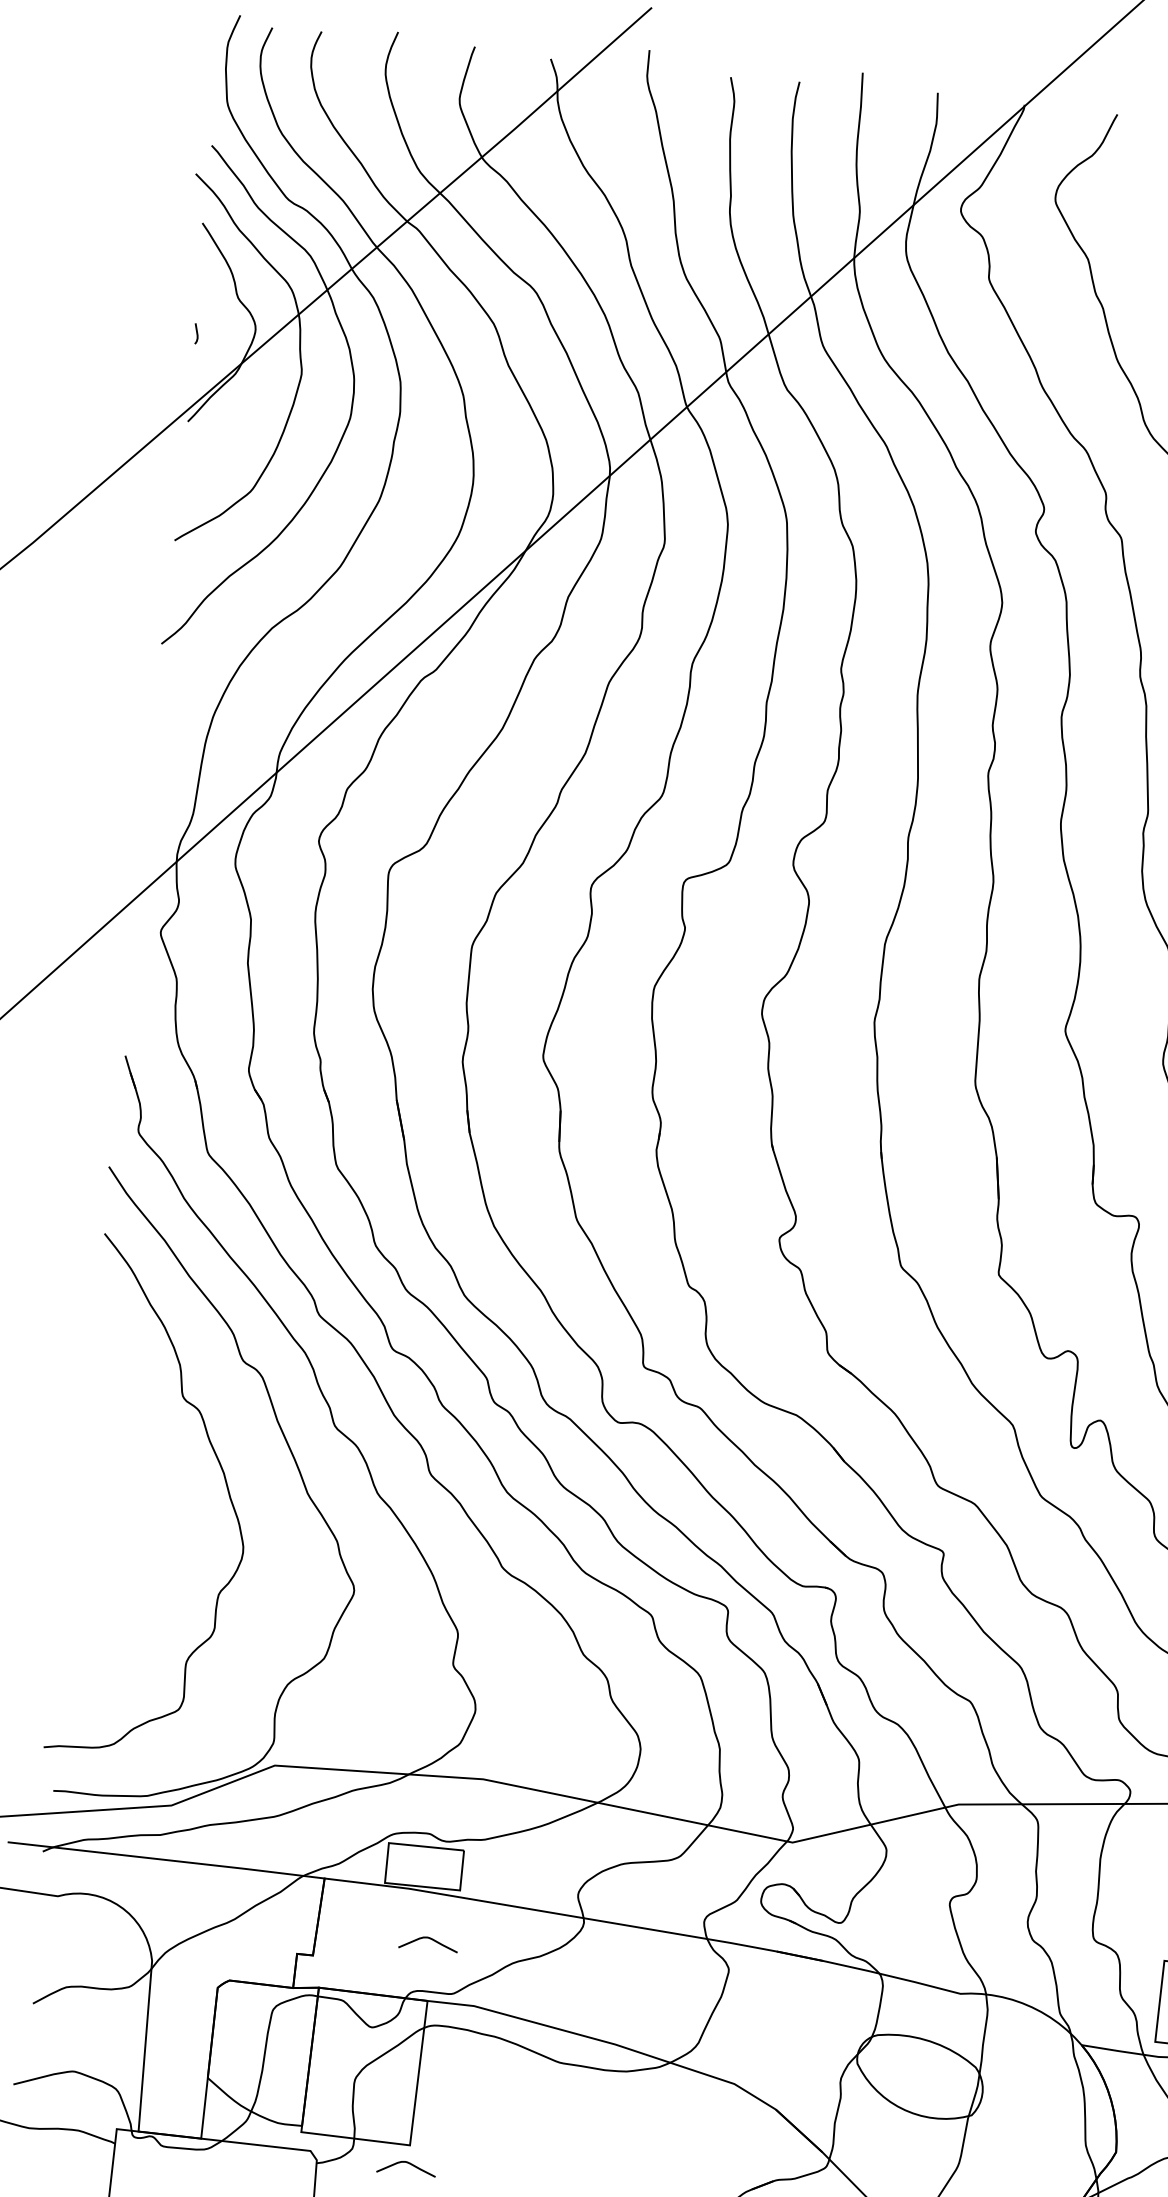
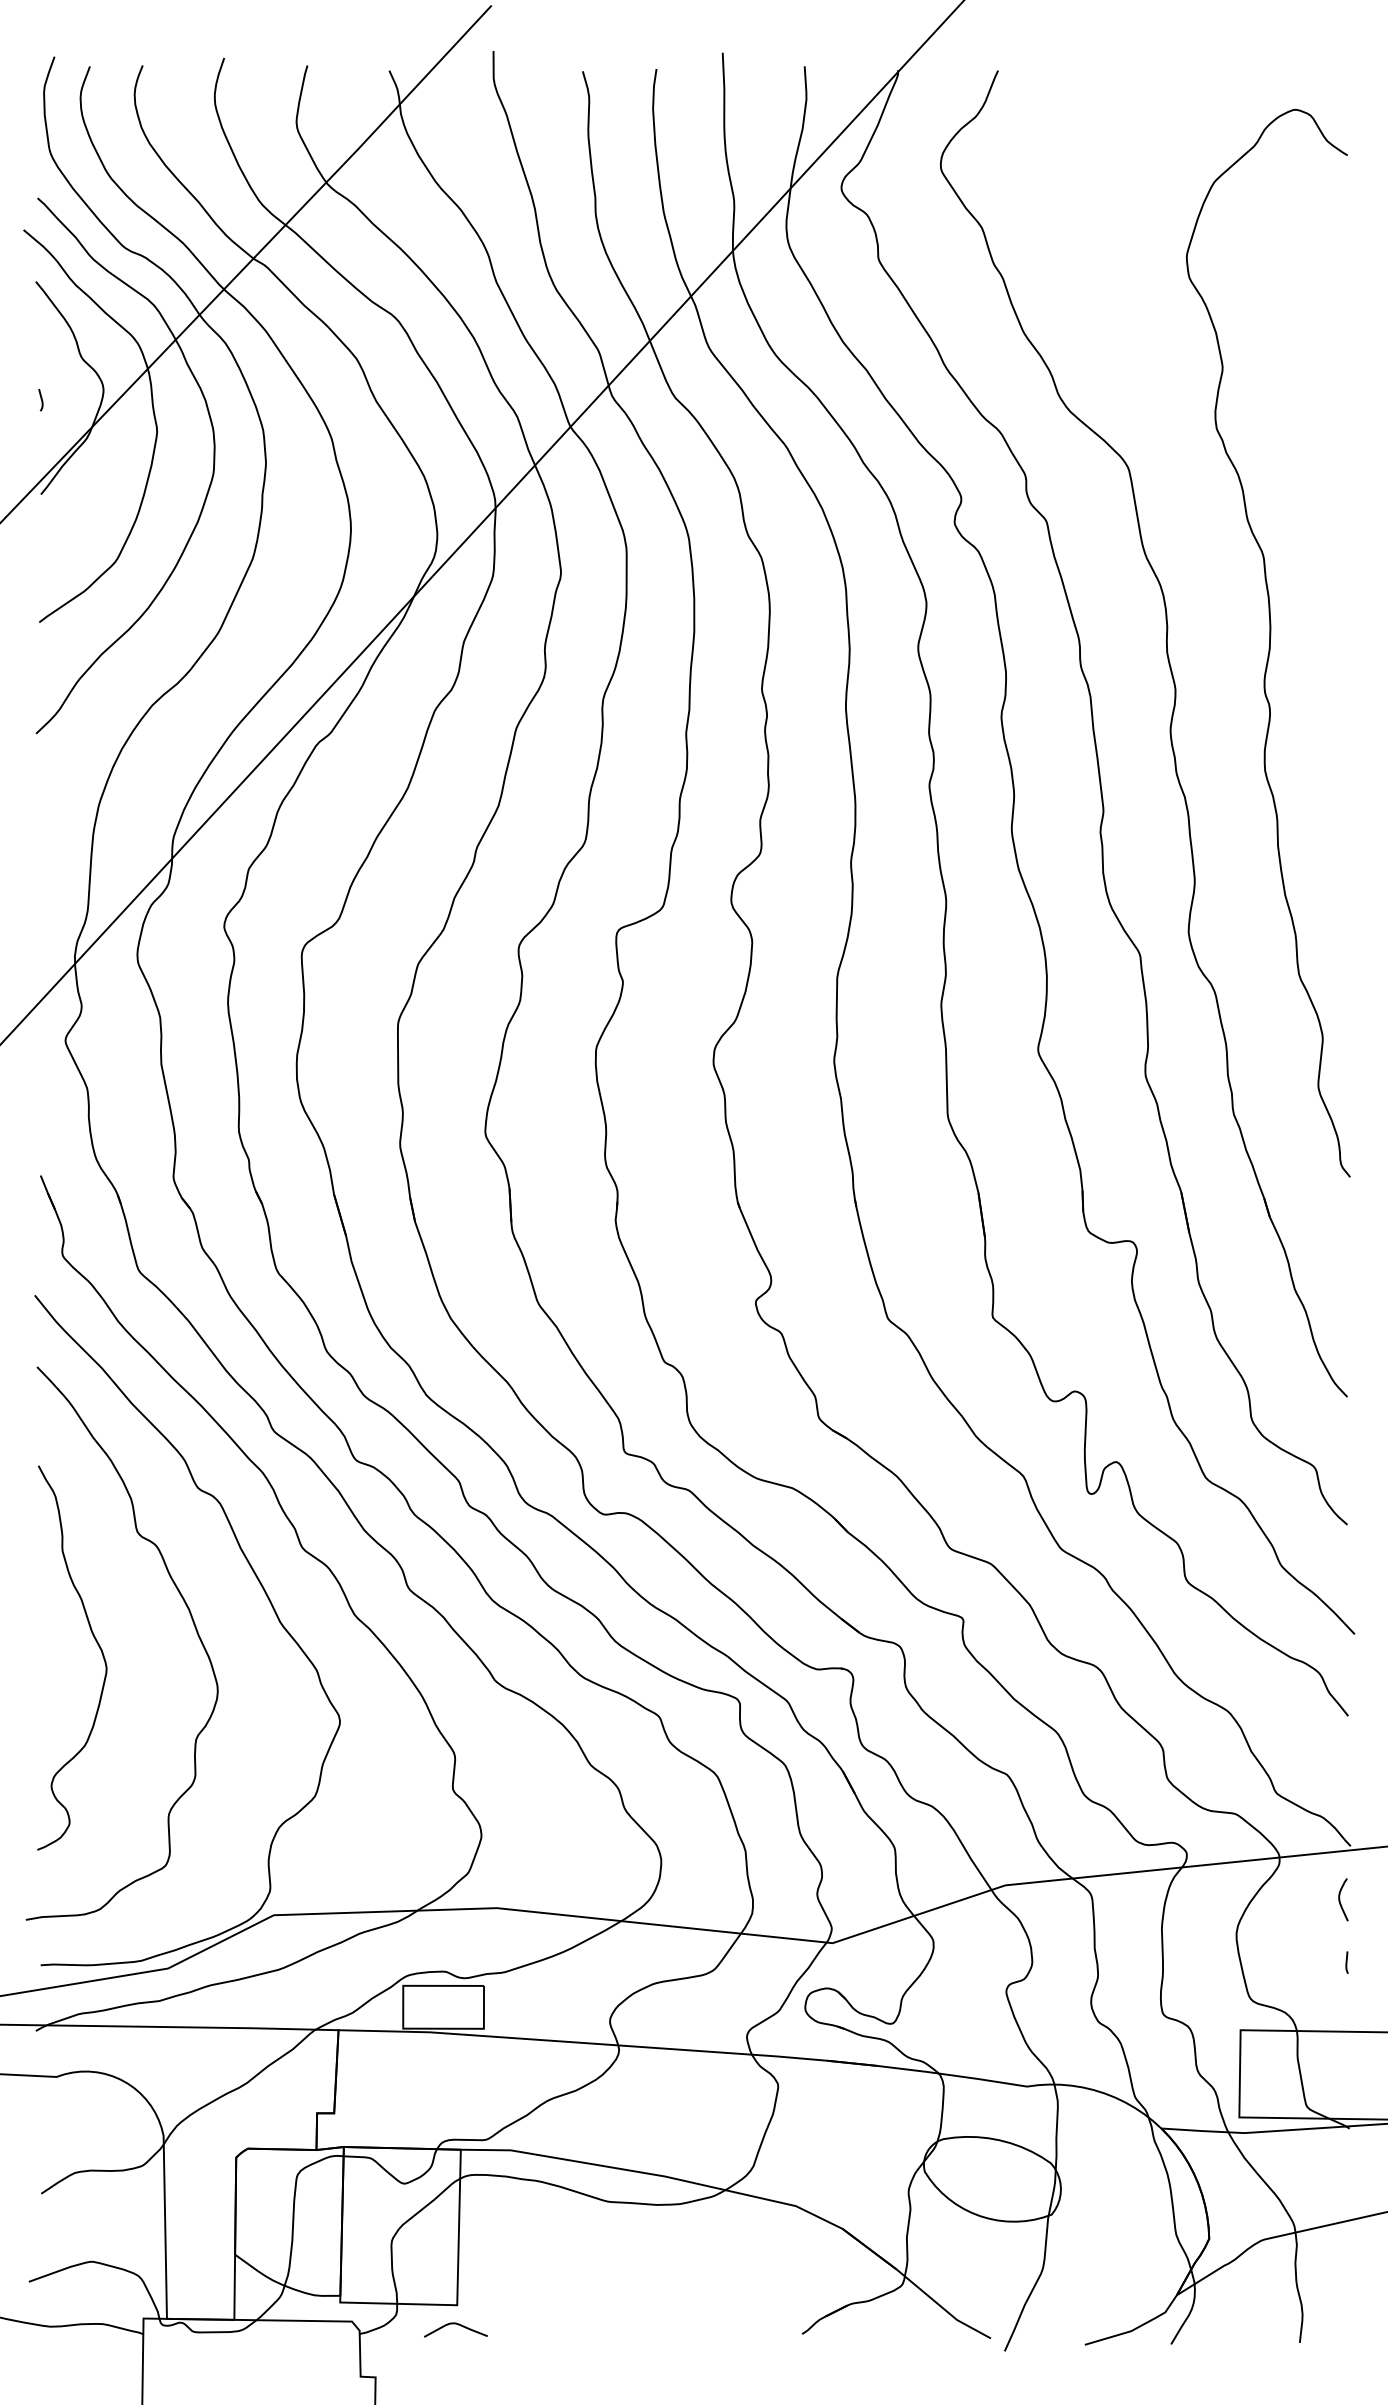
curve: (134, 1496) -> (96, 1643), added
curve: (428, 1938) -> (455, 2083), removed

